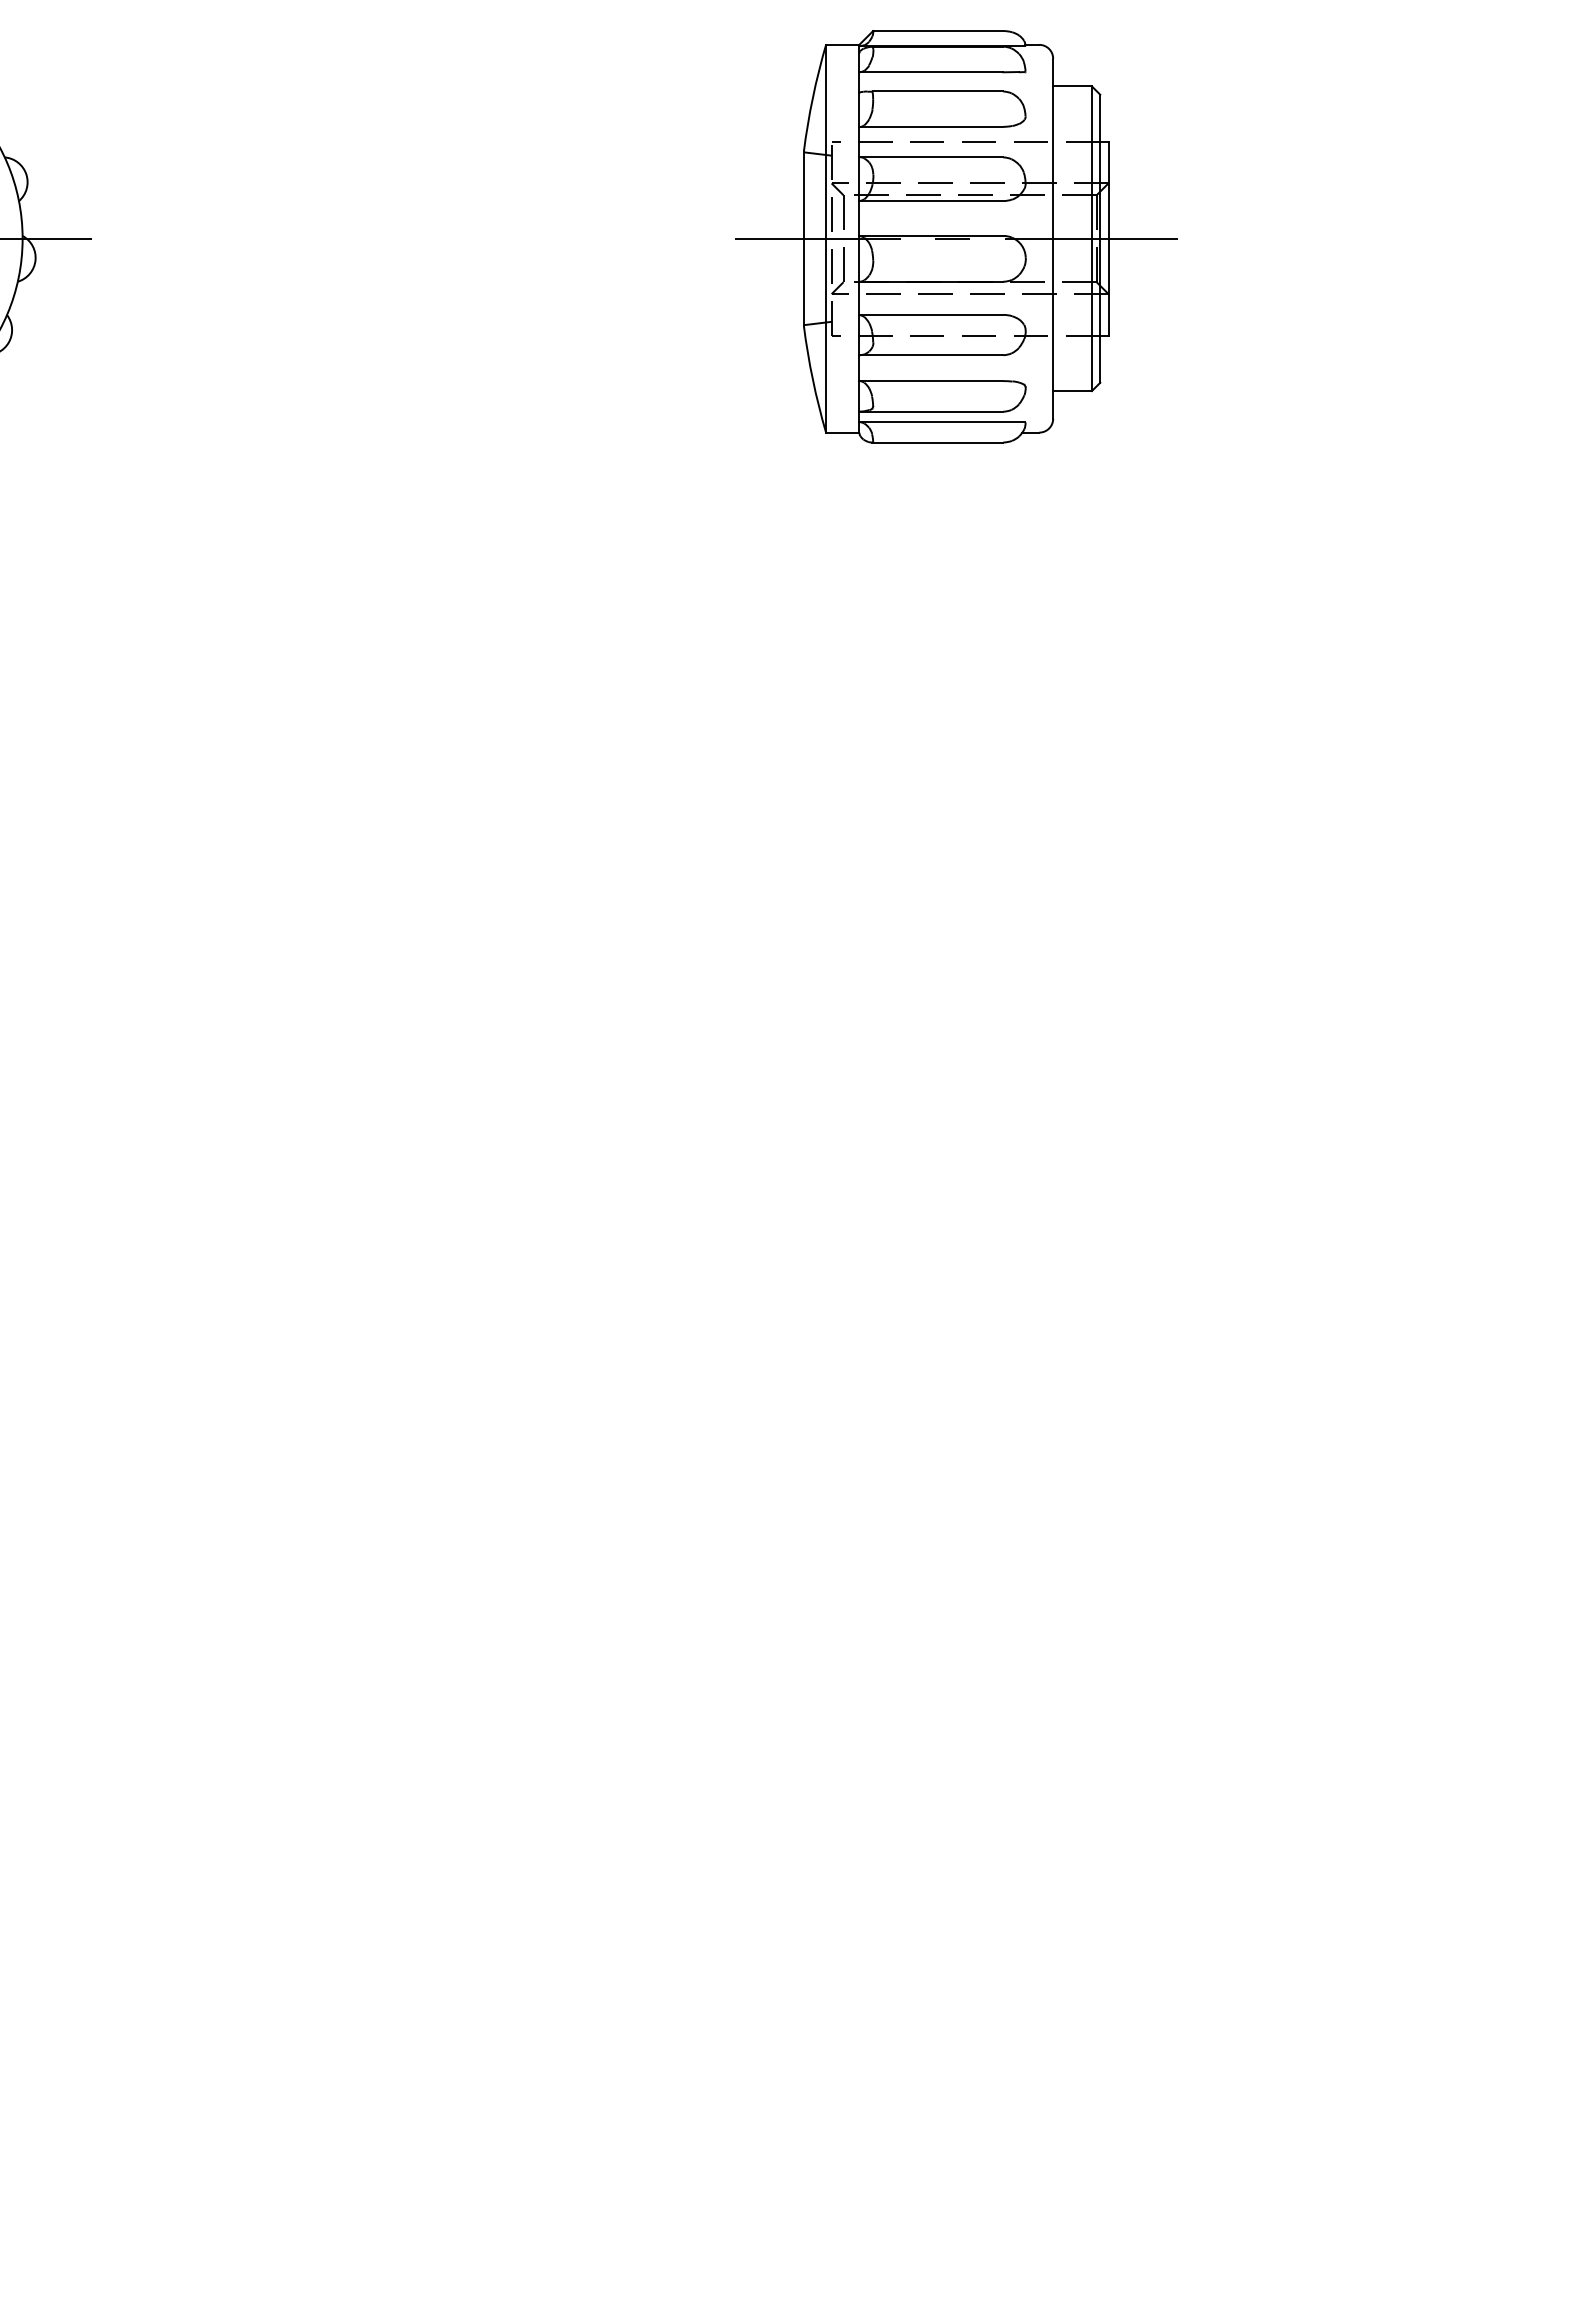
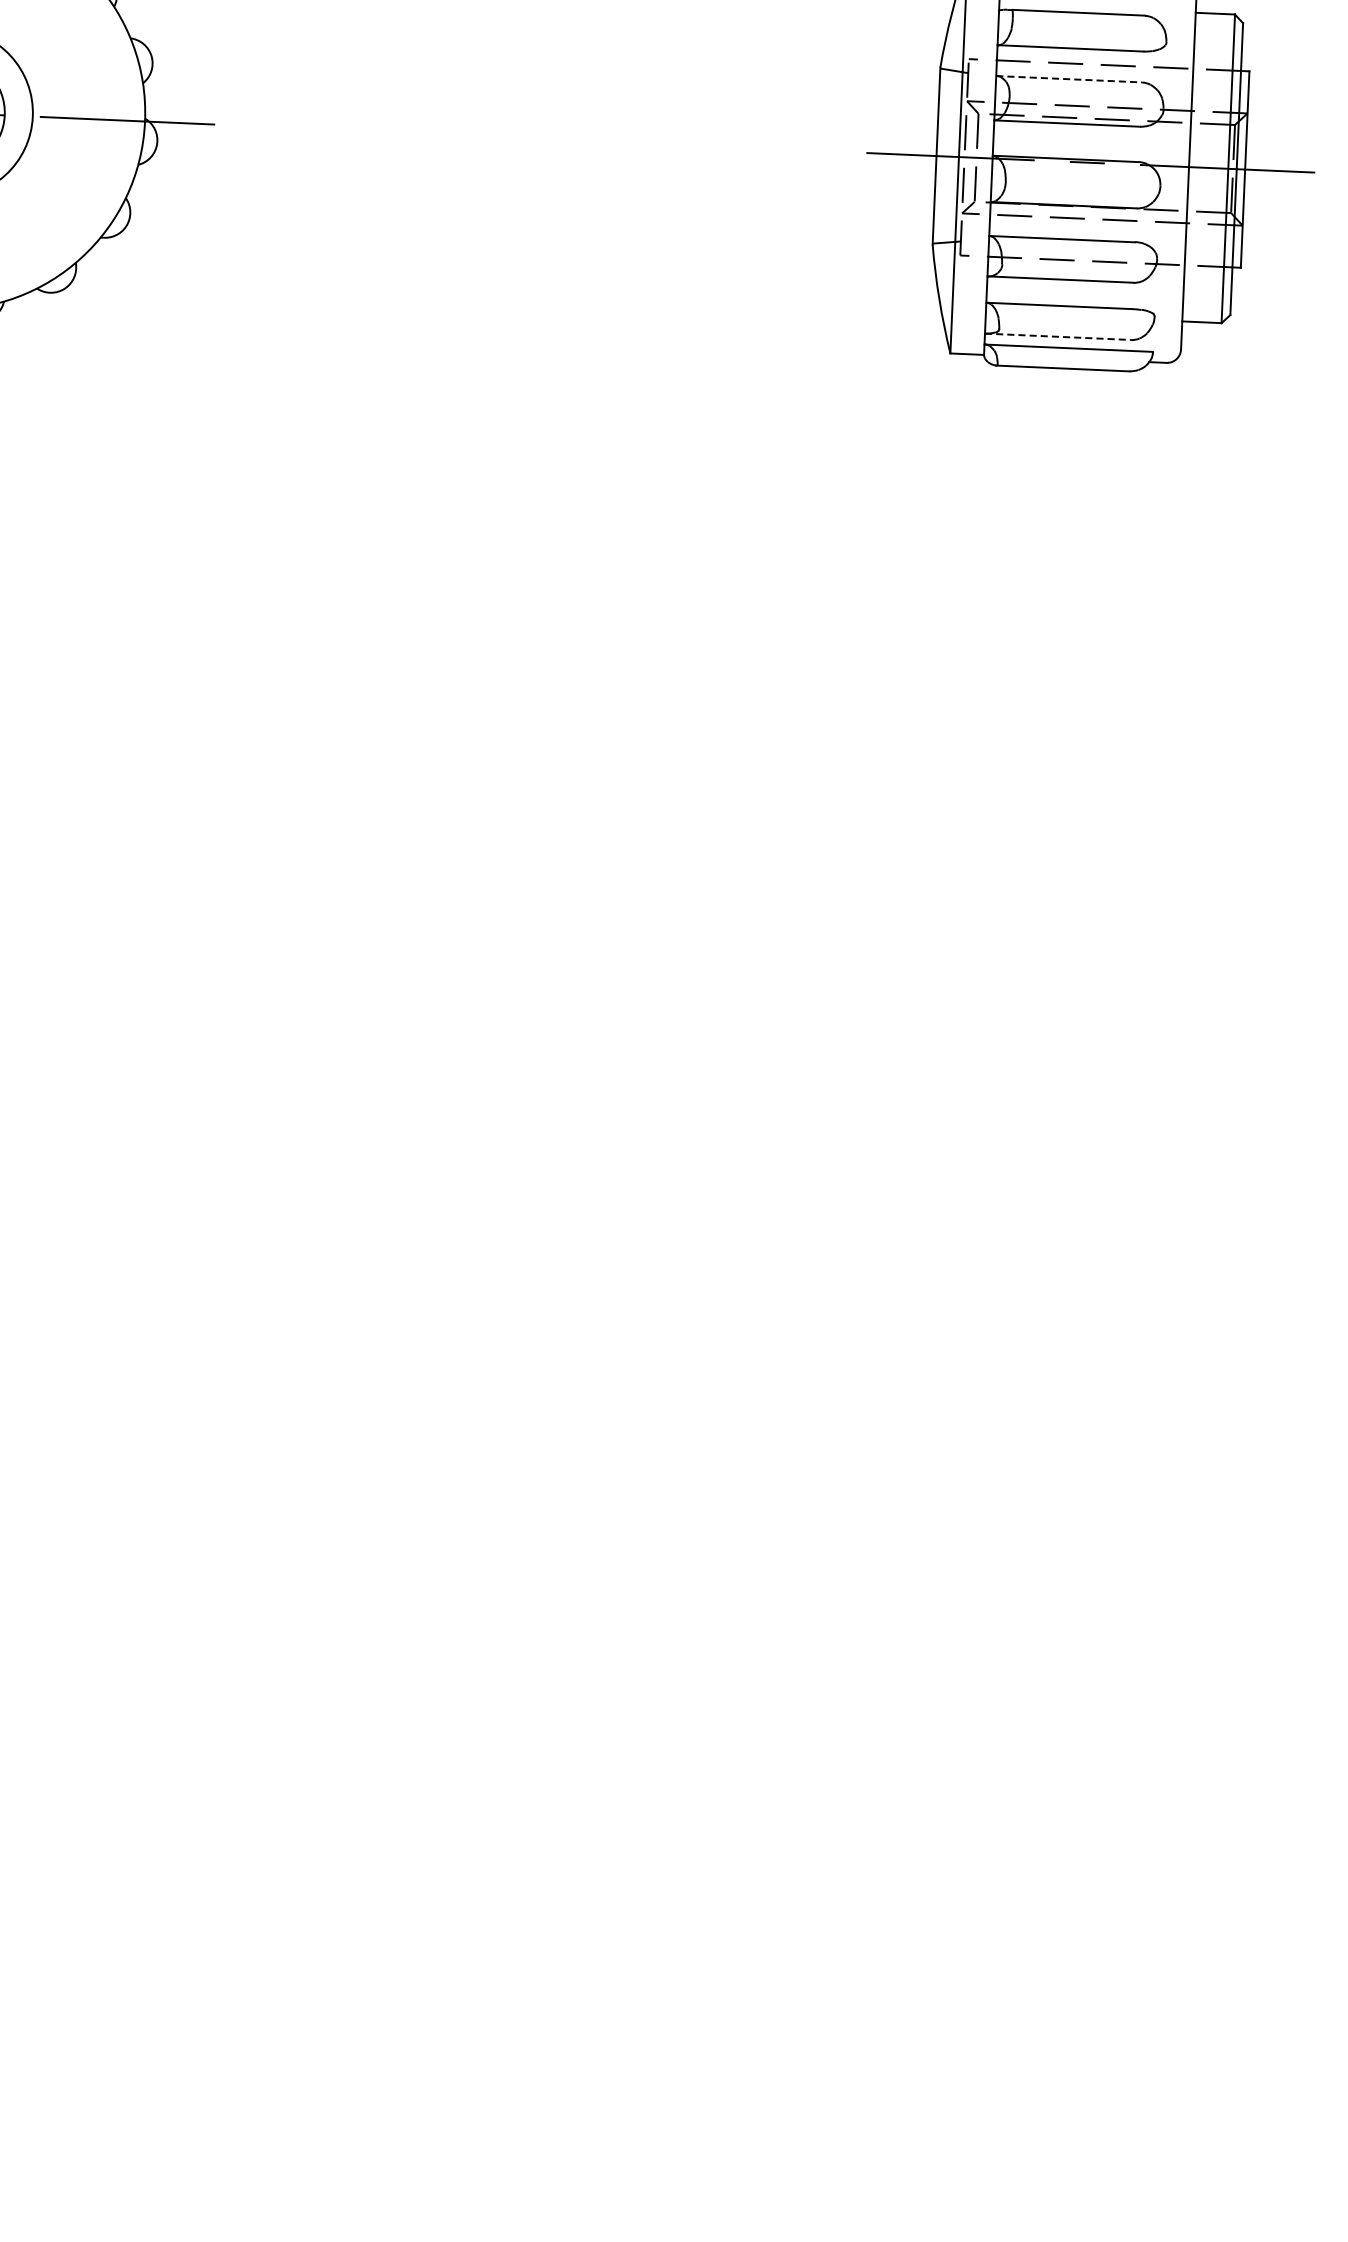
line: (931, 157) -> (1069, 79), solid -> dashed
line: (931, 411) -> (1058, 336), solid -> dashed

